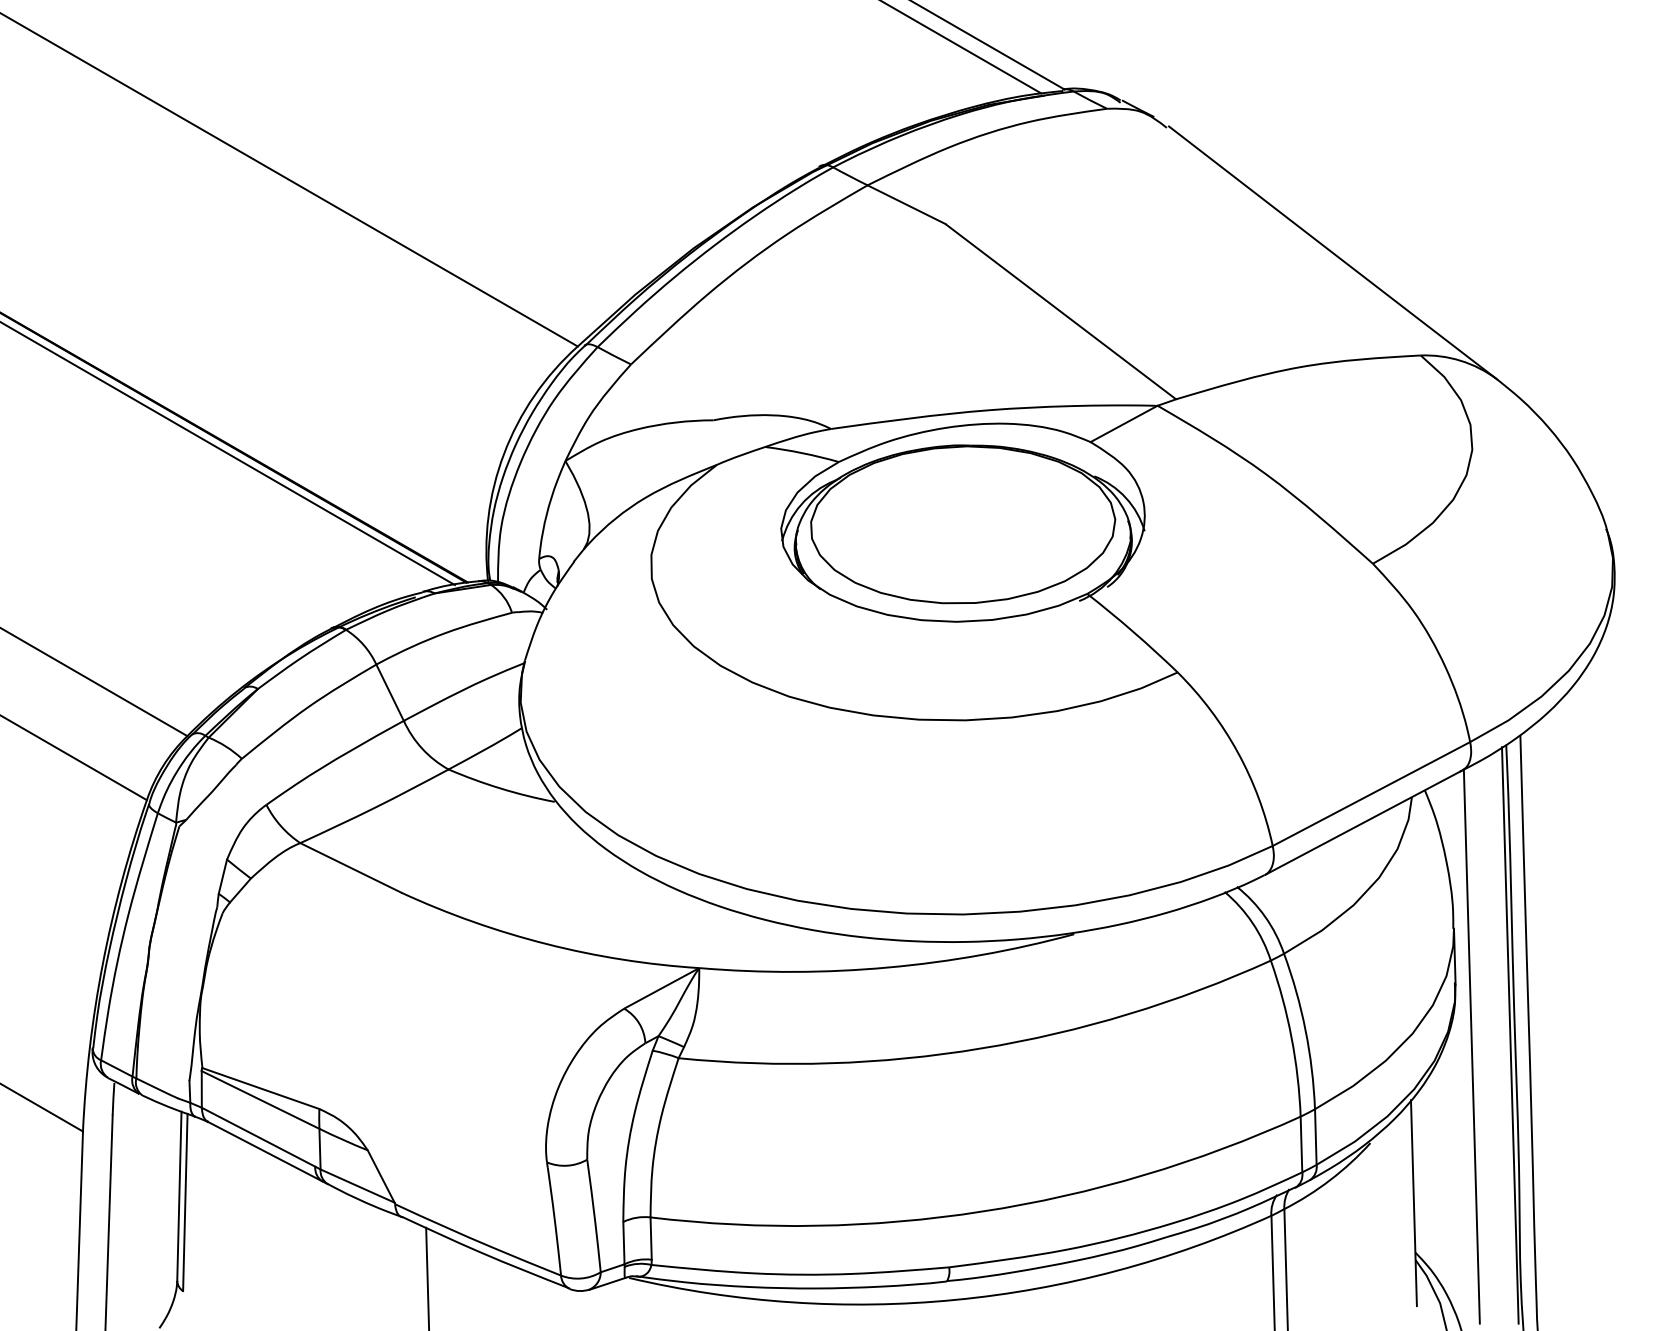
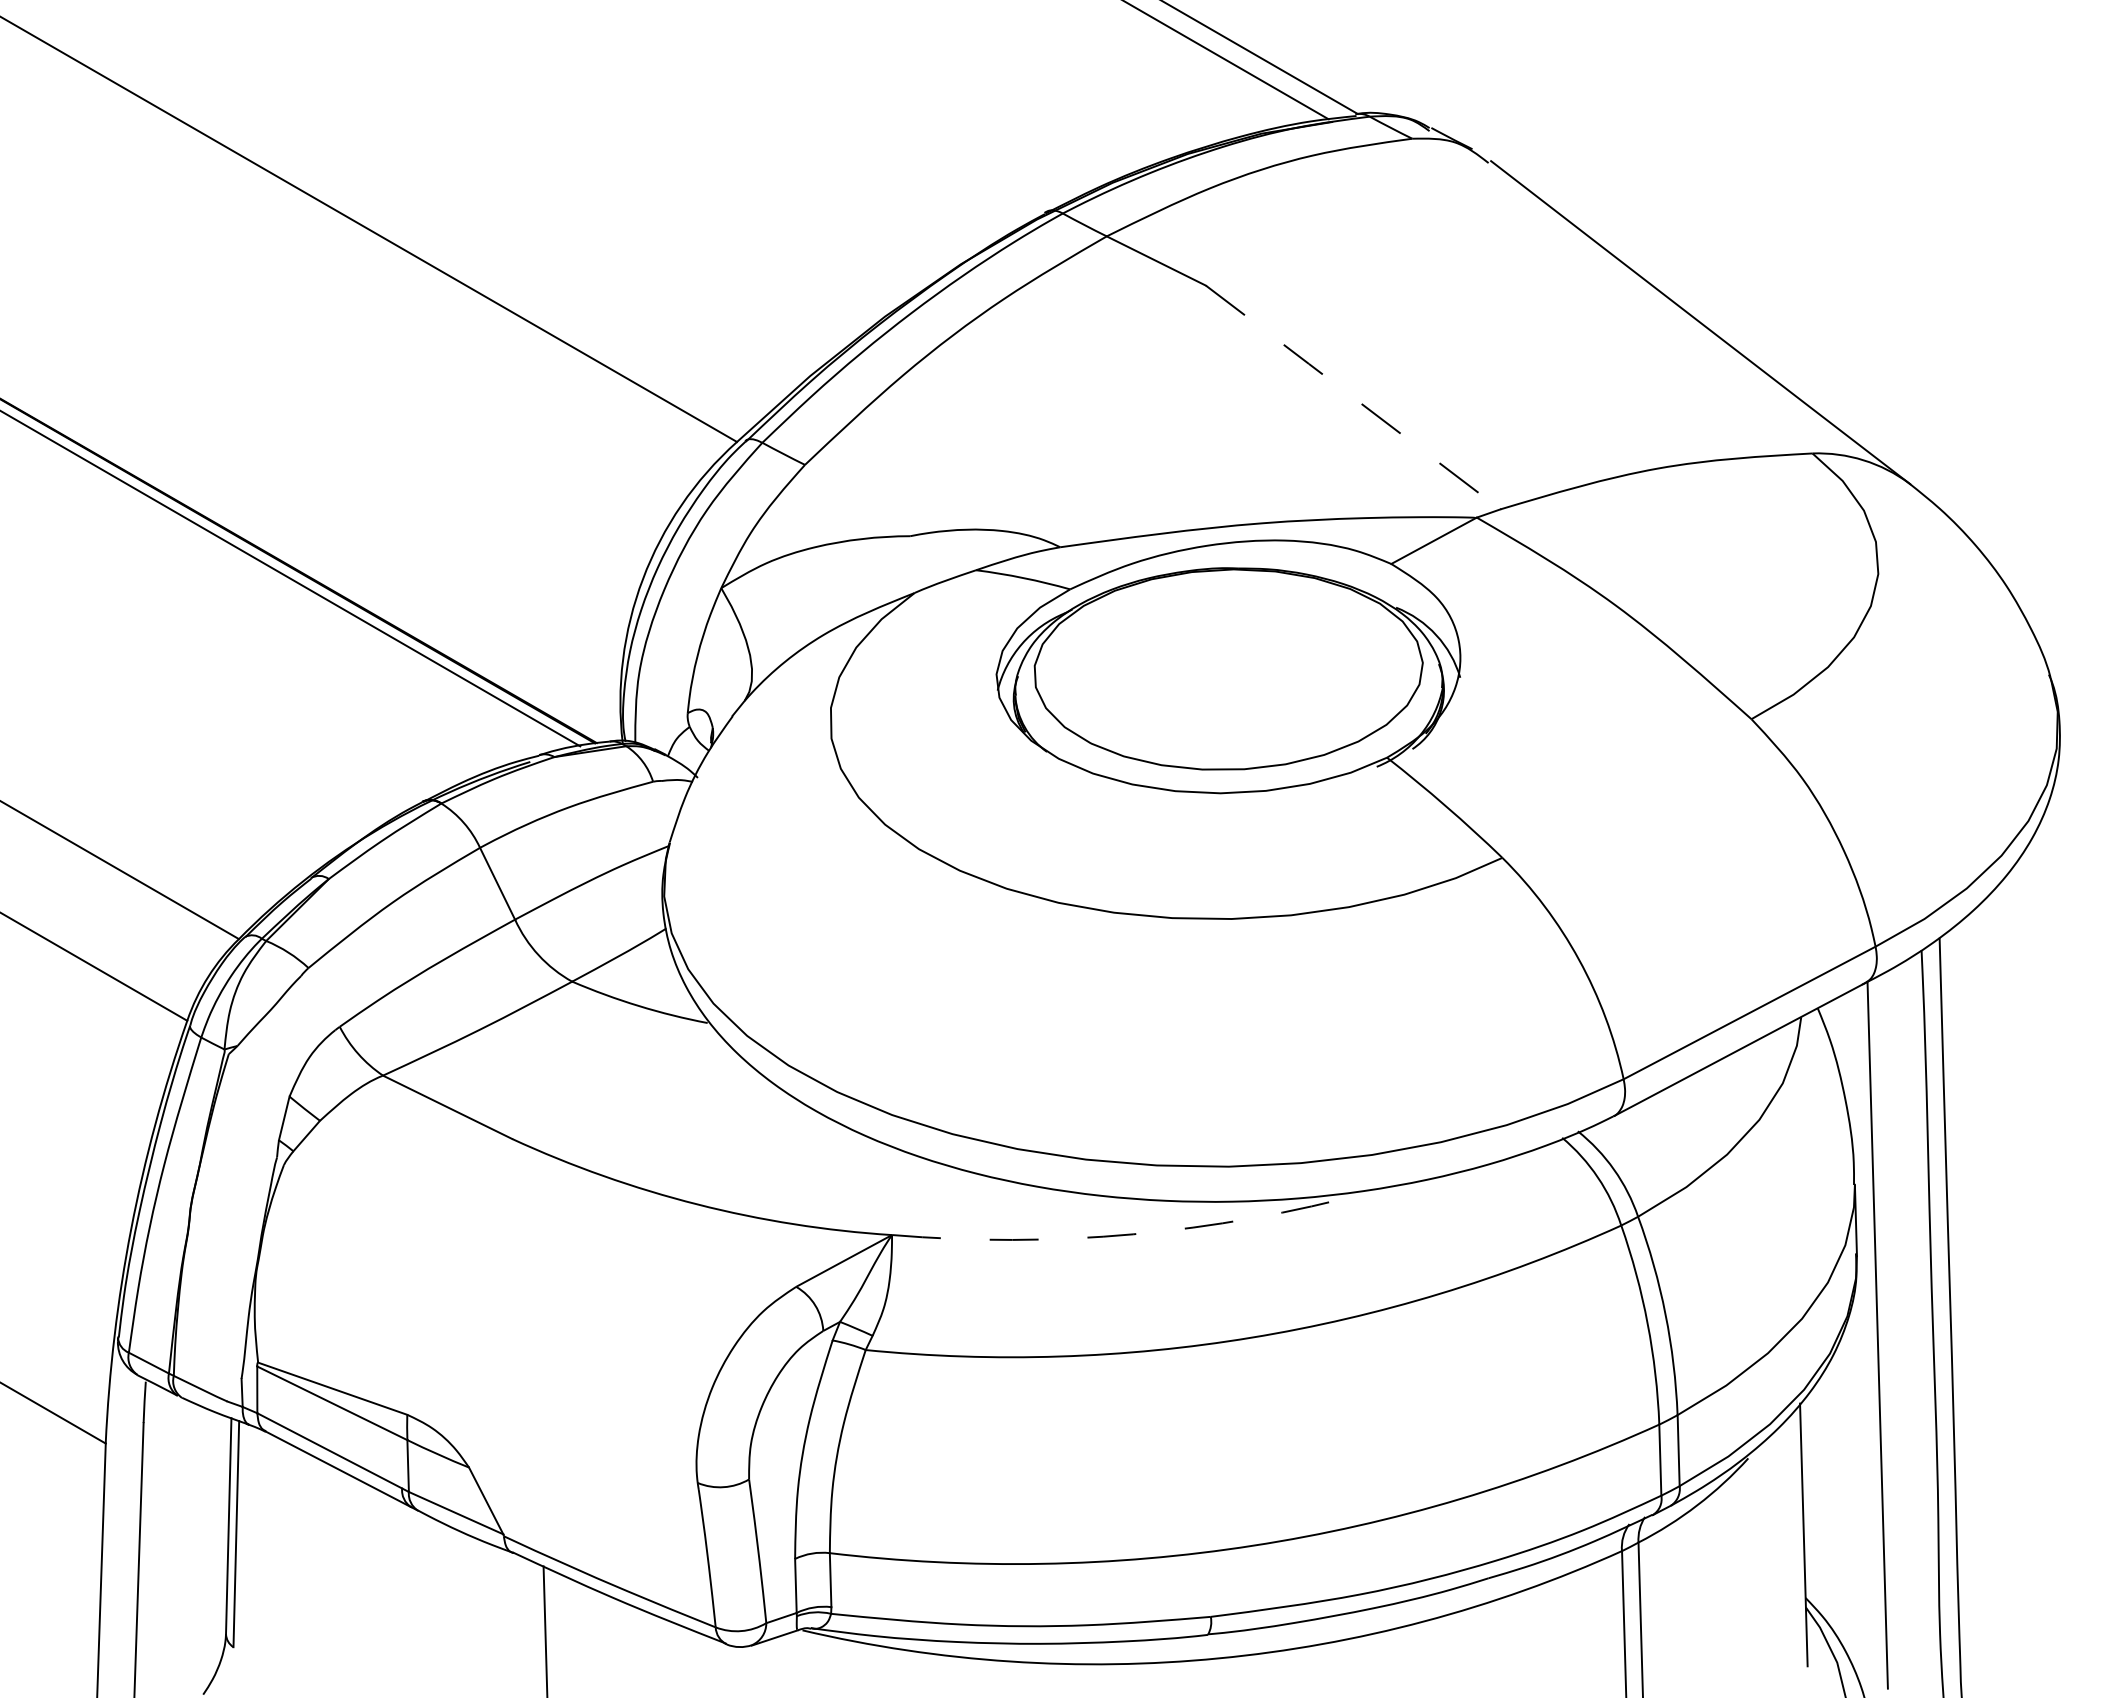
line: (1060, 311) -> (1353, 397), solid -> dashed
arc: (888, 967) -> (1133, 1234), solid -> dashed
line: (1510, 1035) -> (1926, 1320), removed

